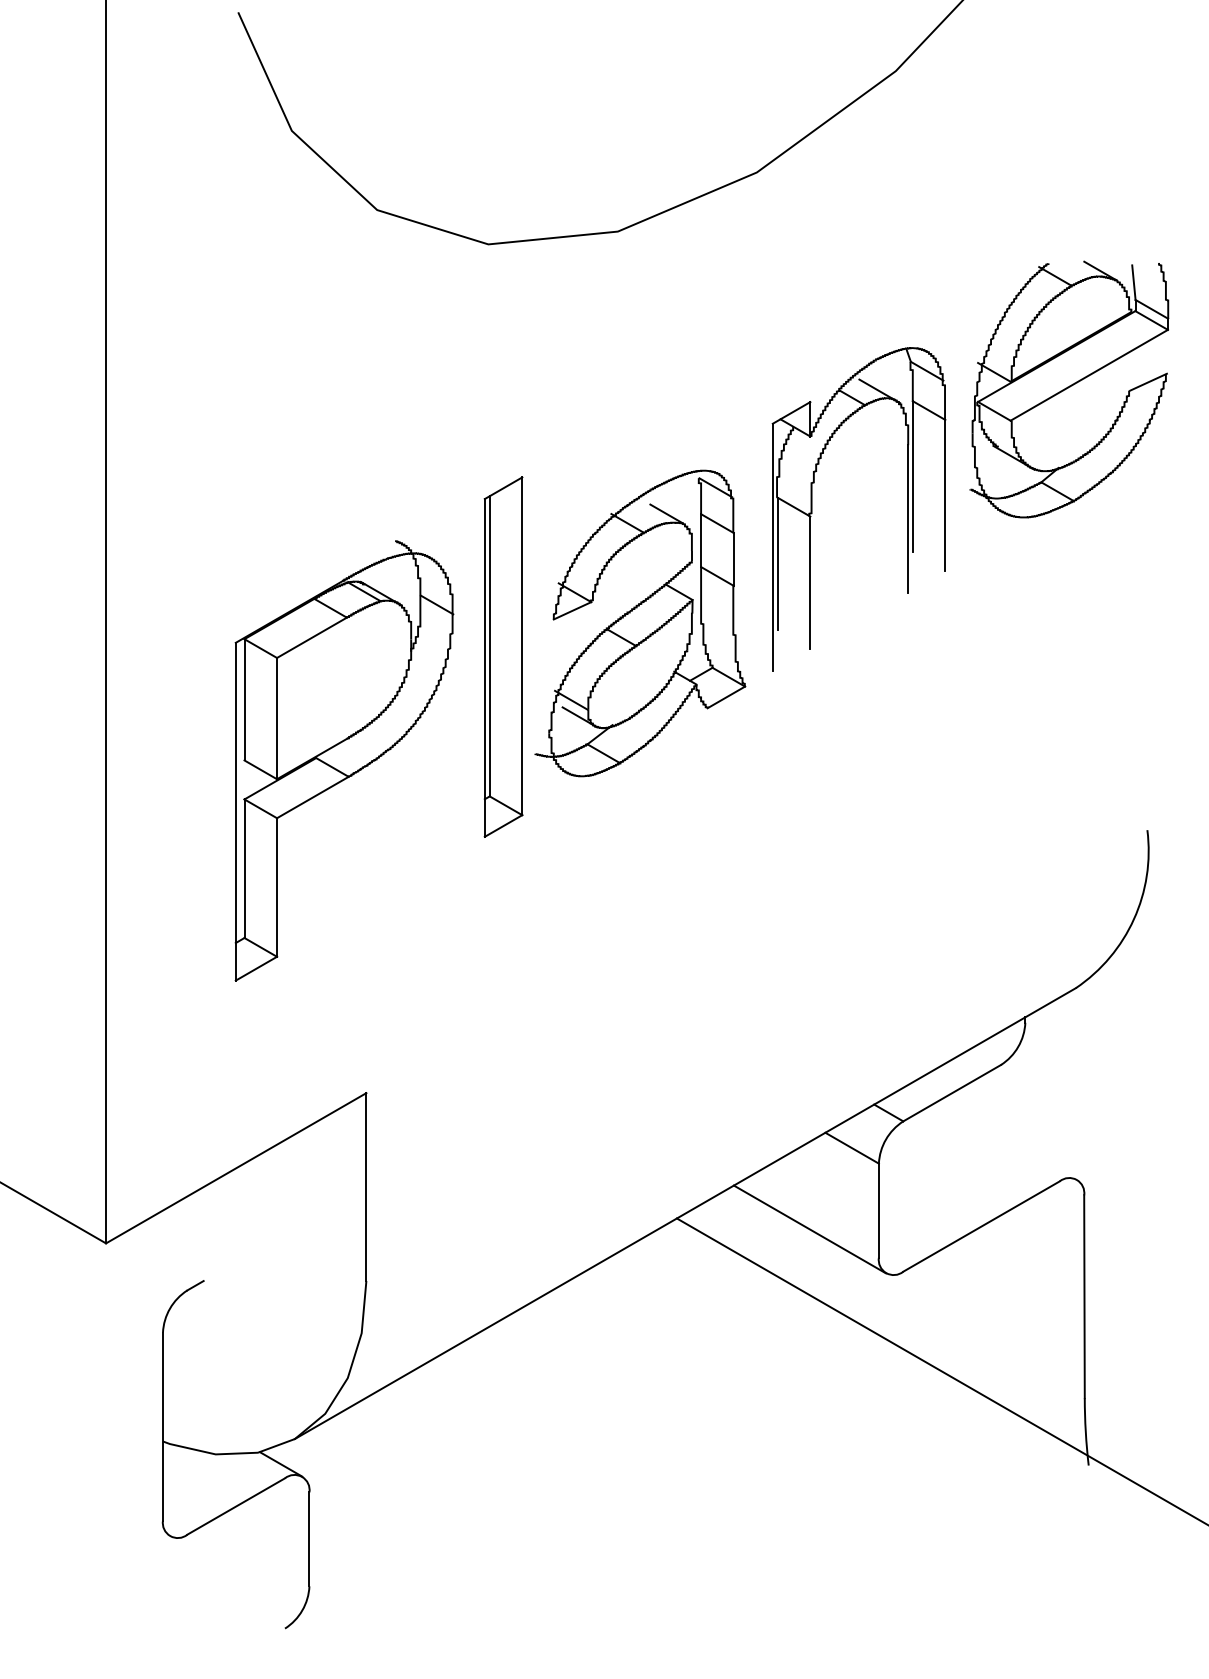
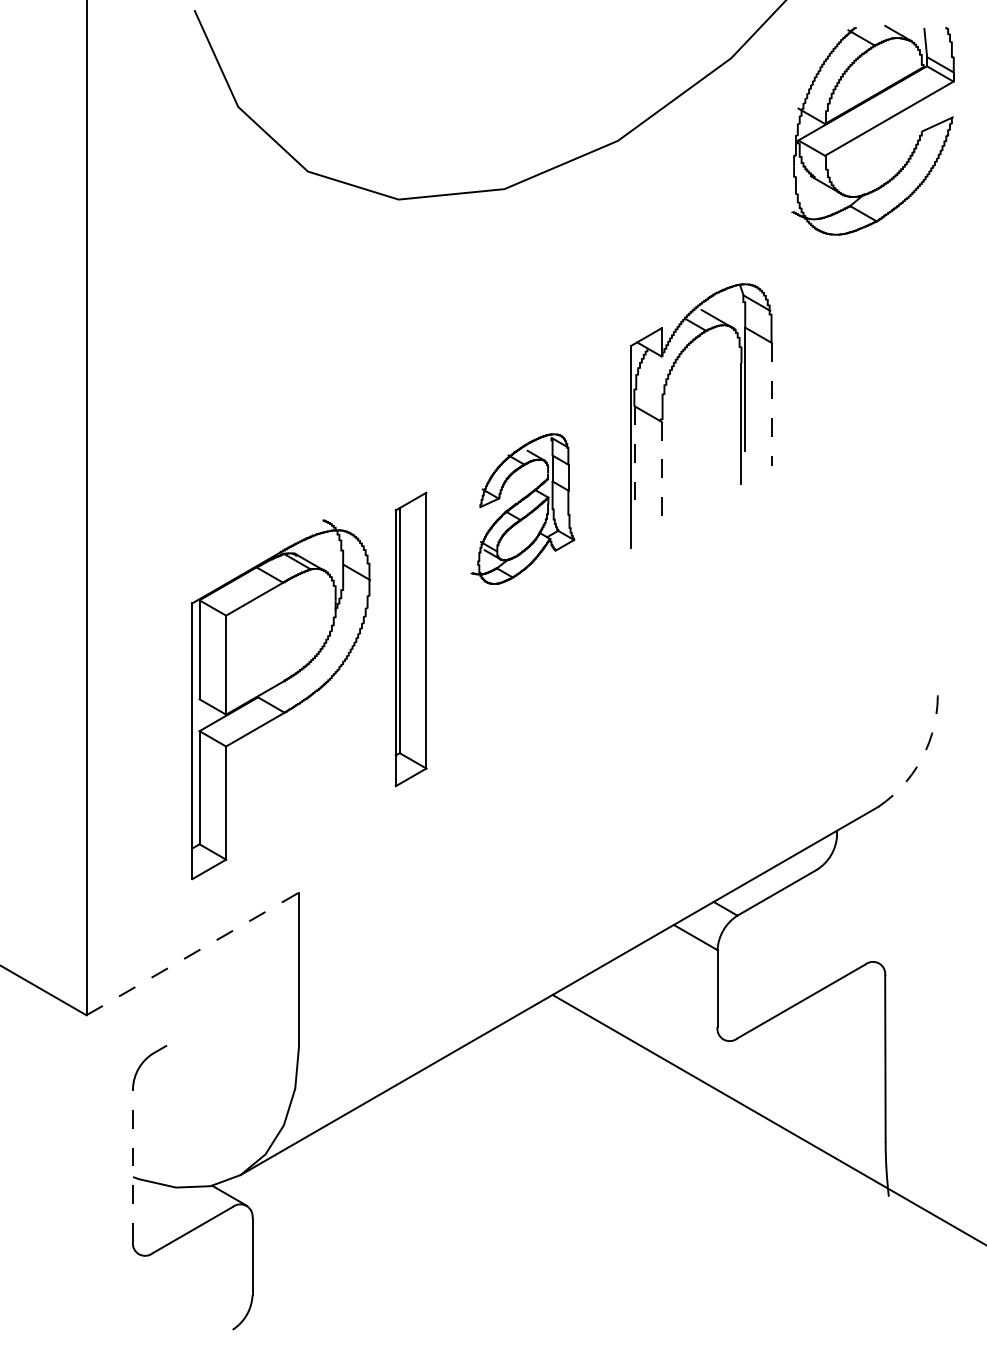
part: (1069, 389) -> (873, 130), moved
line: (945, 495) -> (771, 404), solid -> dashed
line: (777, 564) -> (634, 460), solid -> dashed
line: (810, 583) -> (661, 476), solid -> dashed
part: (640, 623) -> (522, 509), size x0.6
part: (503, 656) -> (411, 638), moved
part: (344, 760) -> (281, 699), moved
arc: (1133, 919) -> (925, 750), solid -> dashed
line: (236, 1168) -> (193, 954), solid -> dashed
line: (809, 1229) -> (660, 1003), removed
line: (163, 1426) -> (133, 1164), solid -> dashed

